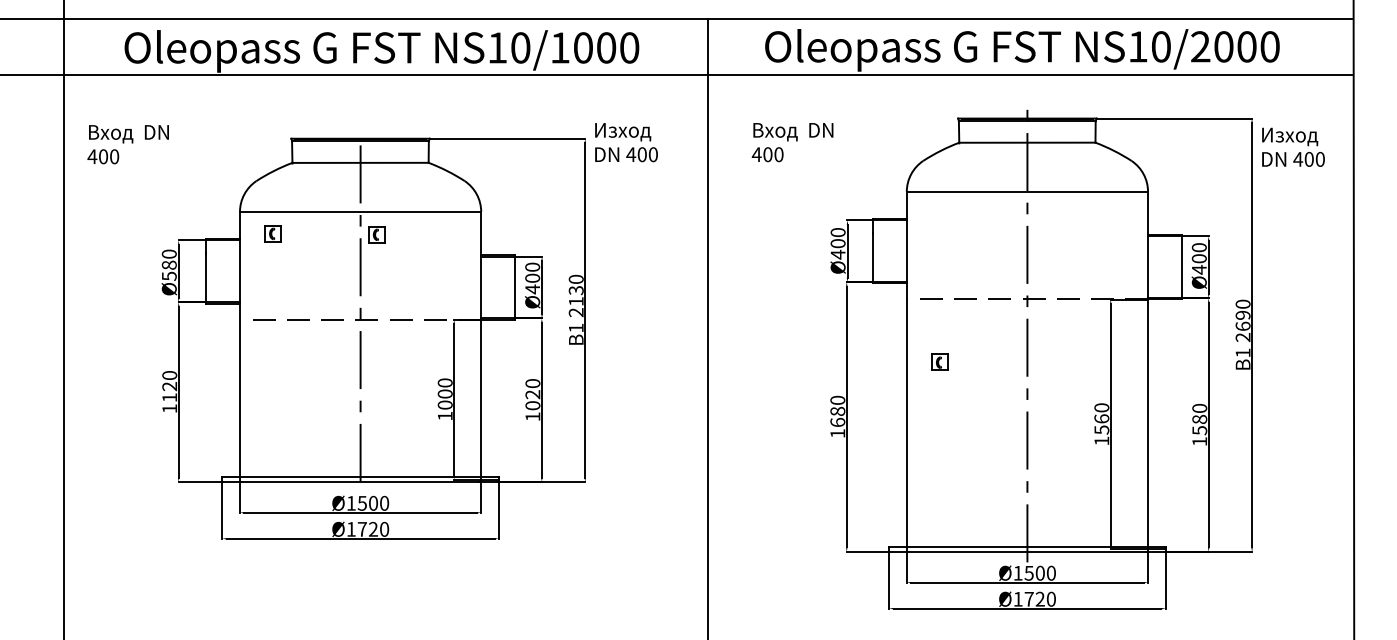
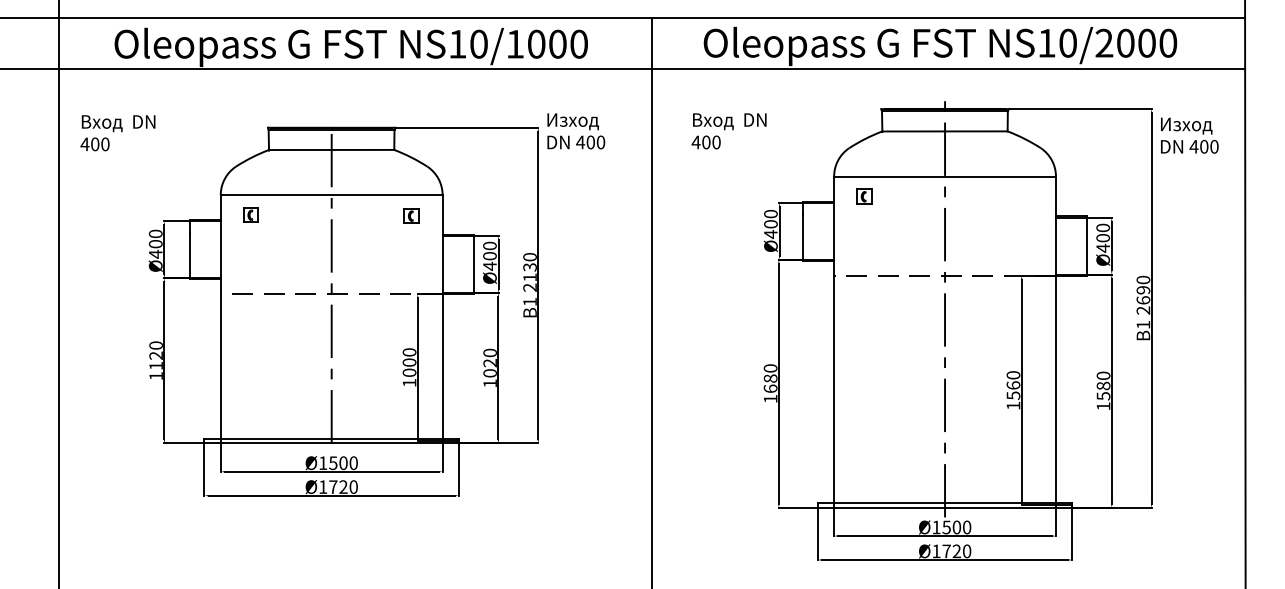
part: (376, 234) -> (411, 215), moved
text: (169, 271) -> (155, 249), Ø580 -> Ø400
part: (939, 362) -> (864, 196), moved

